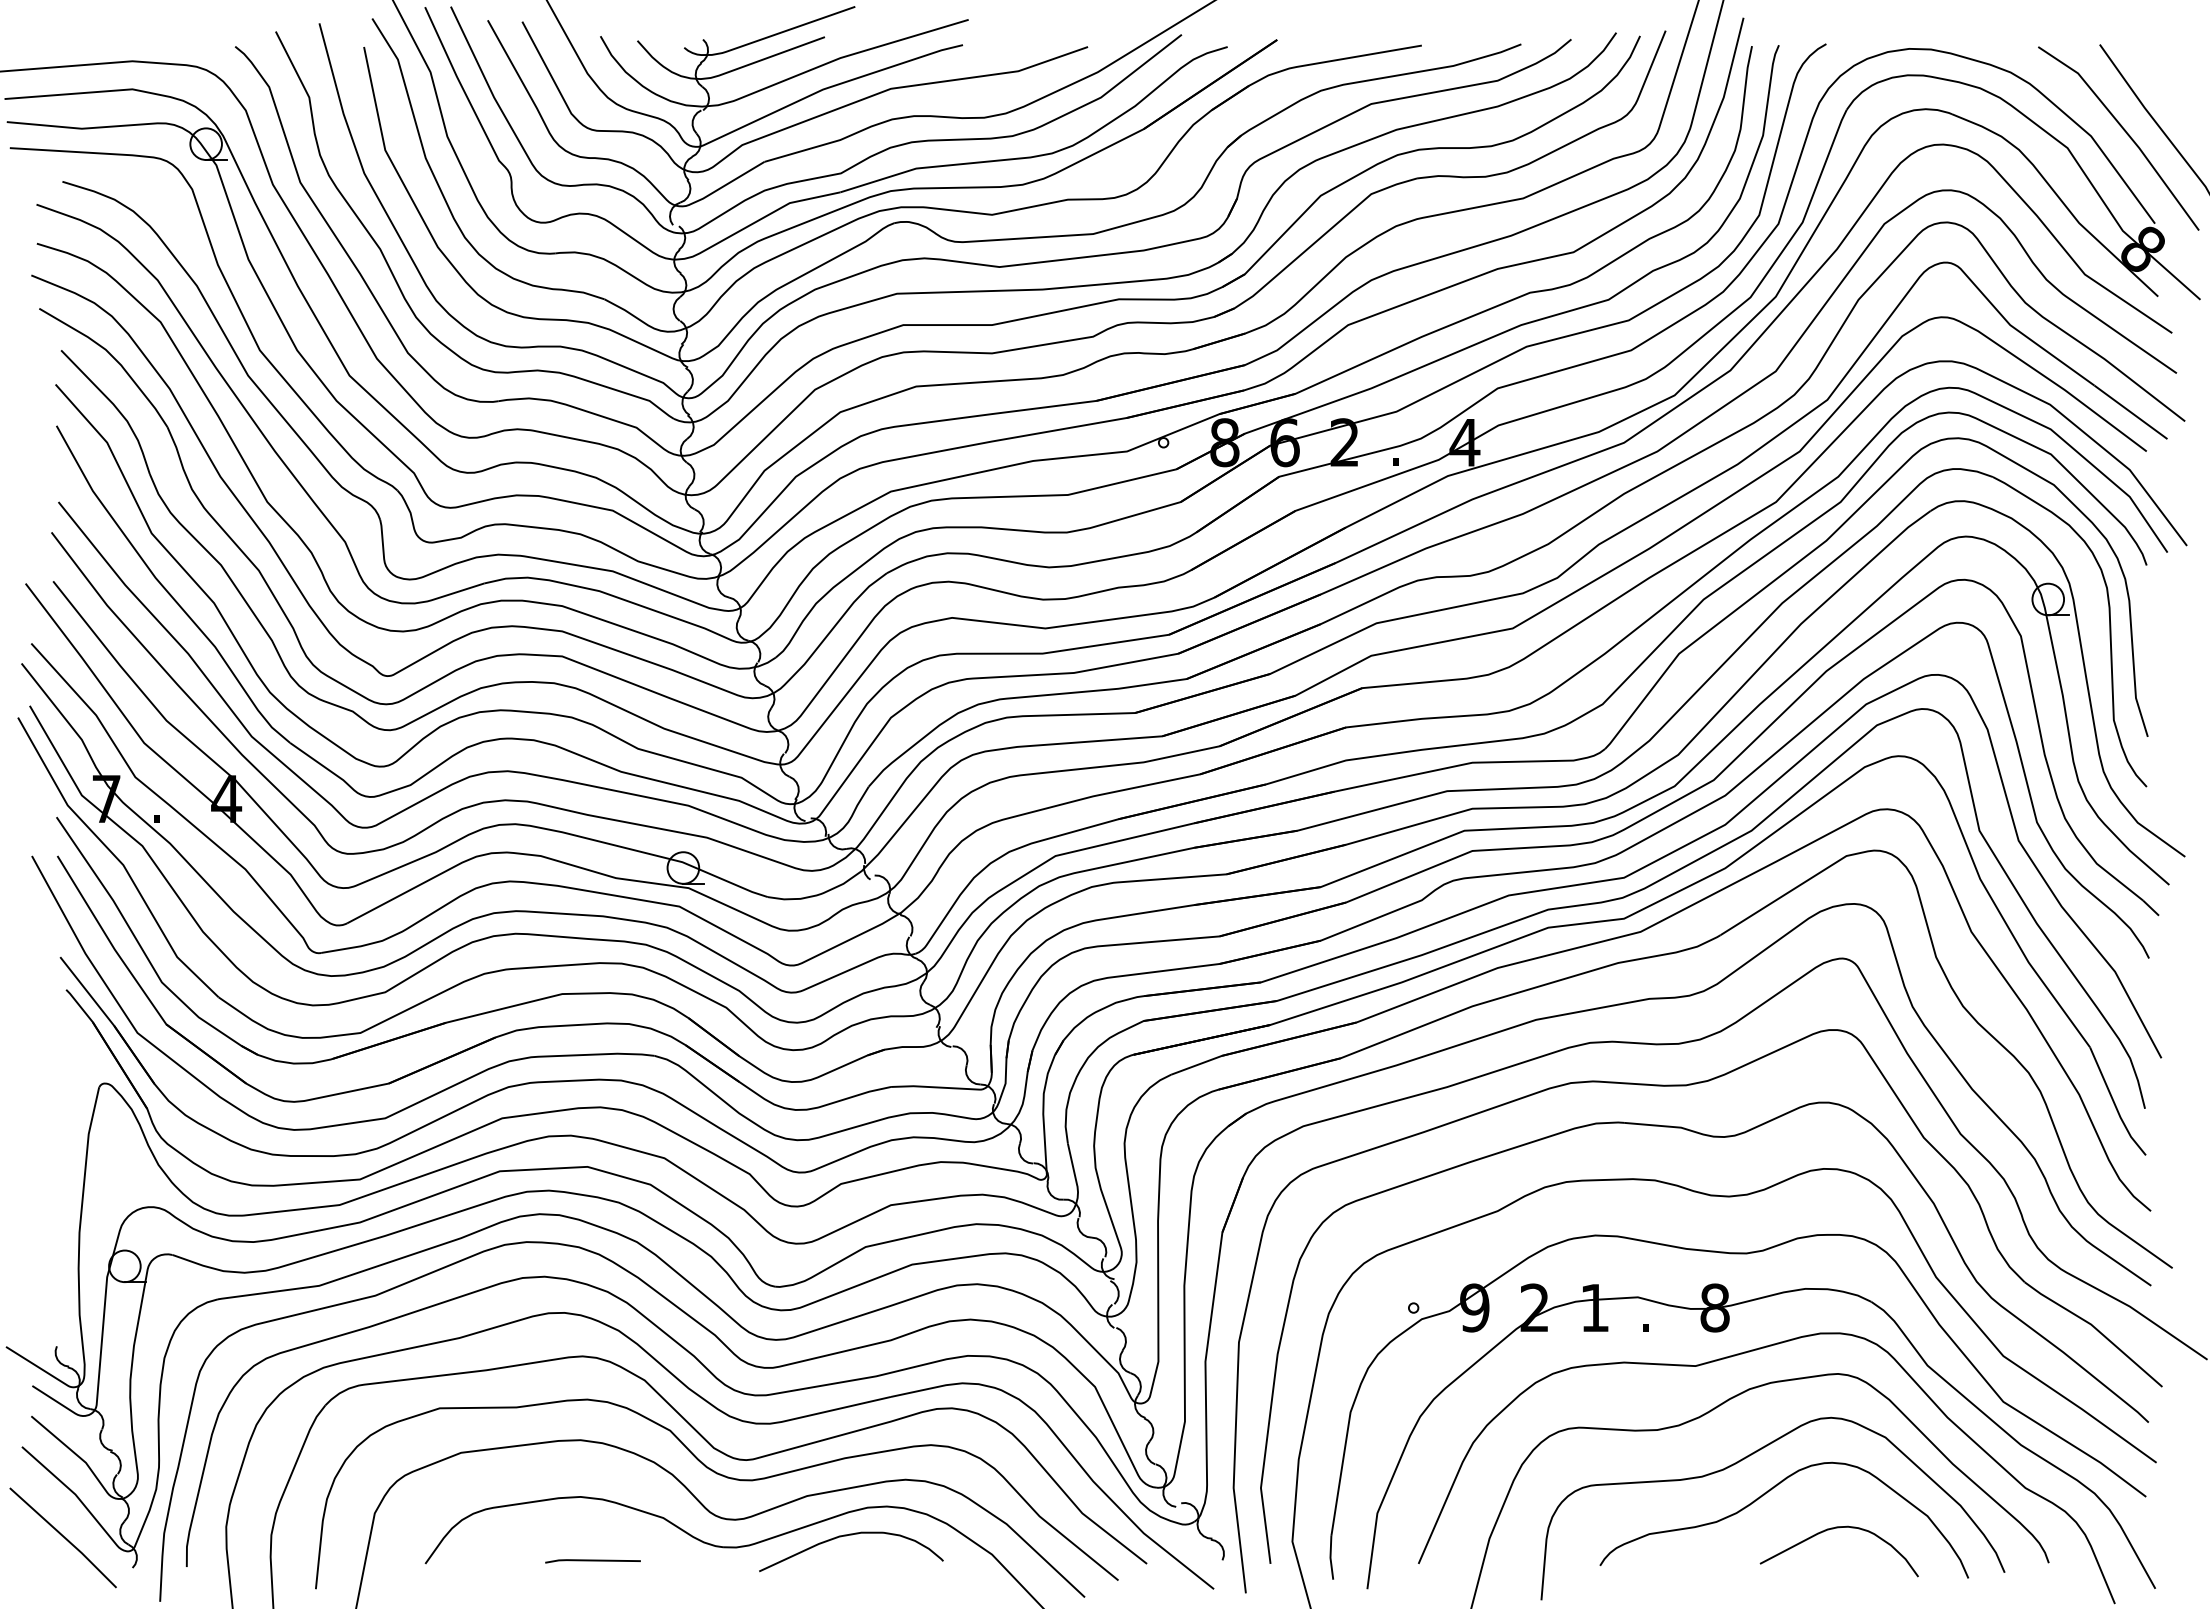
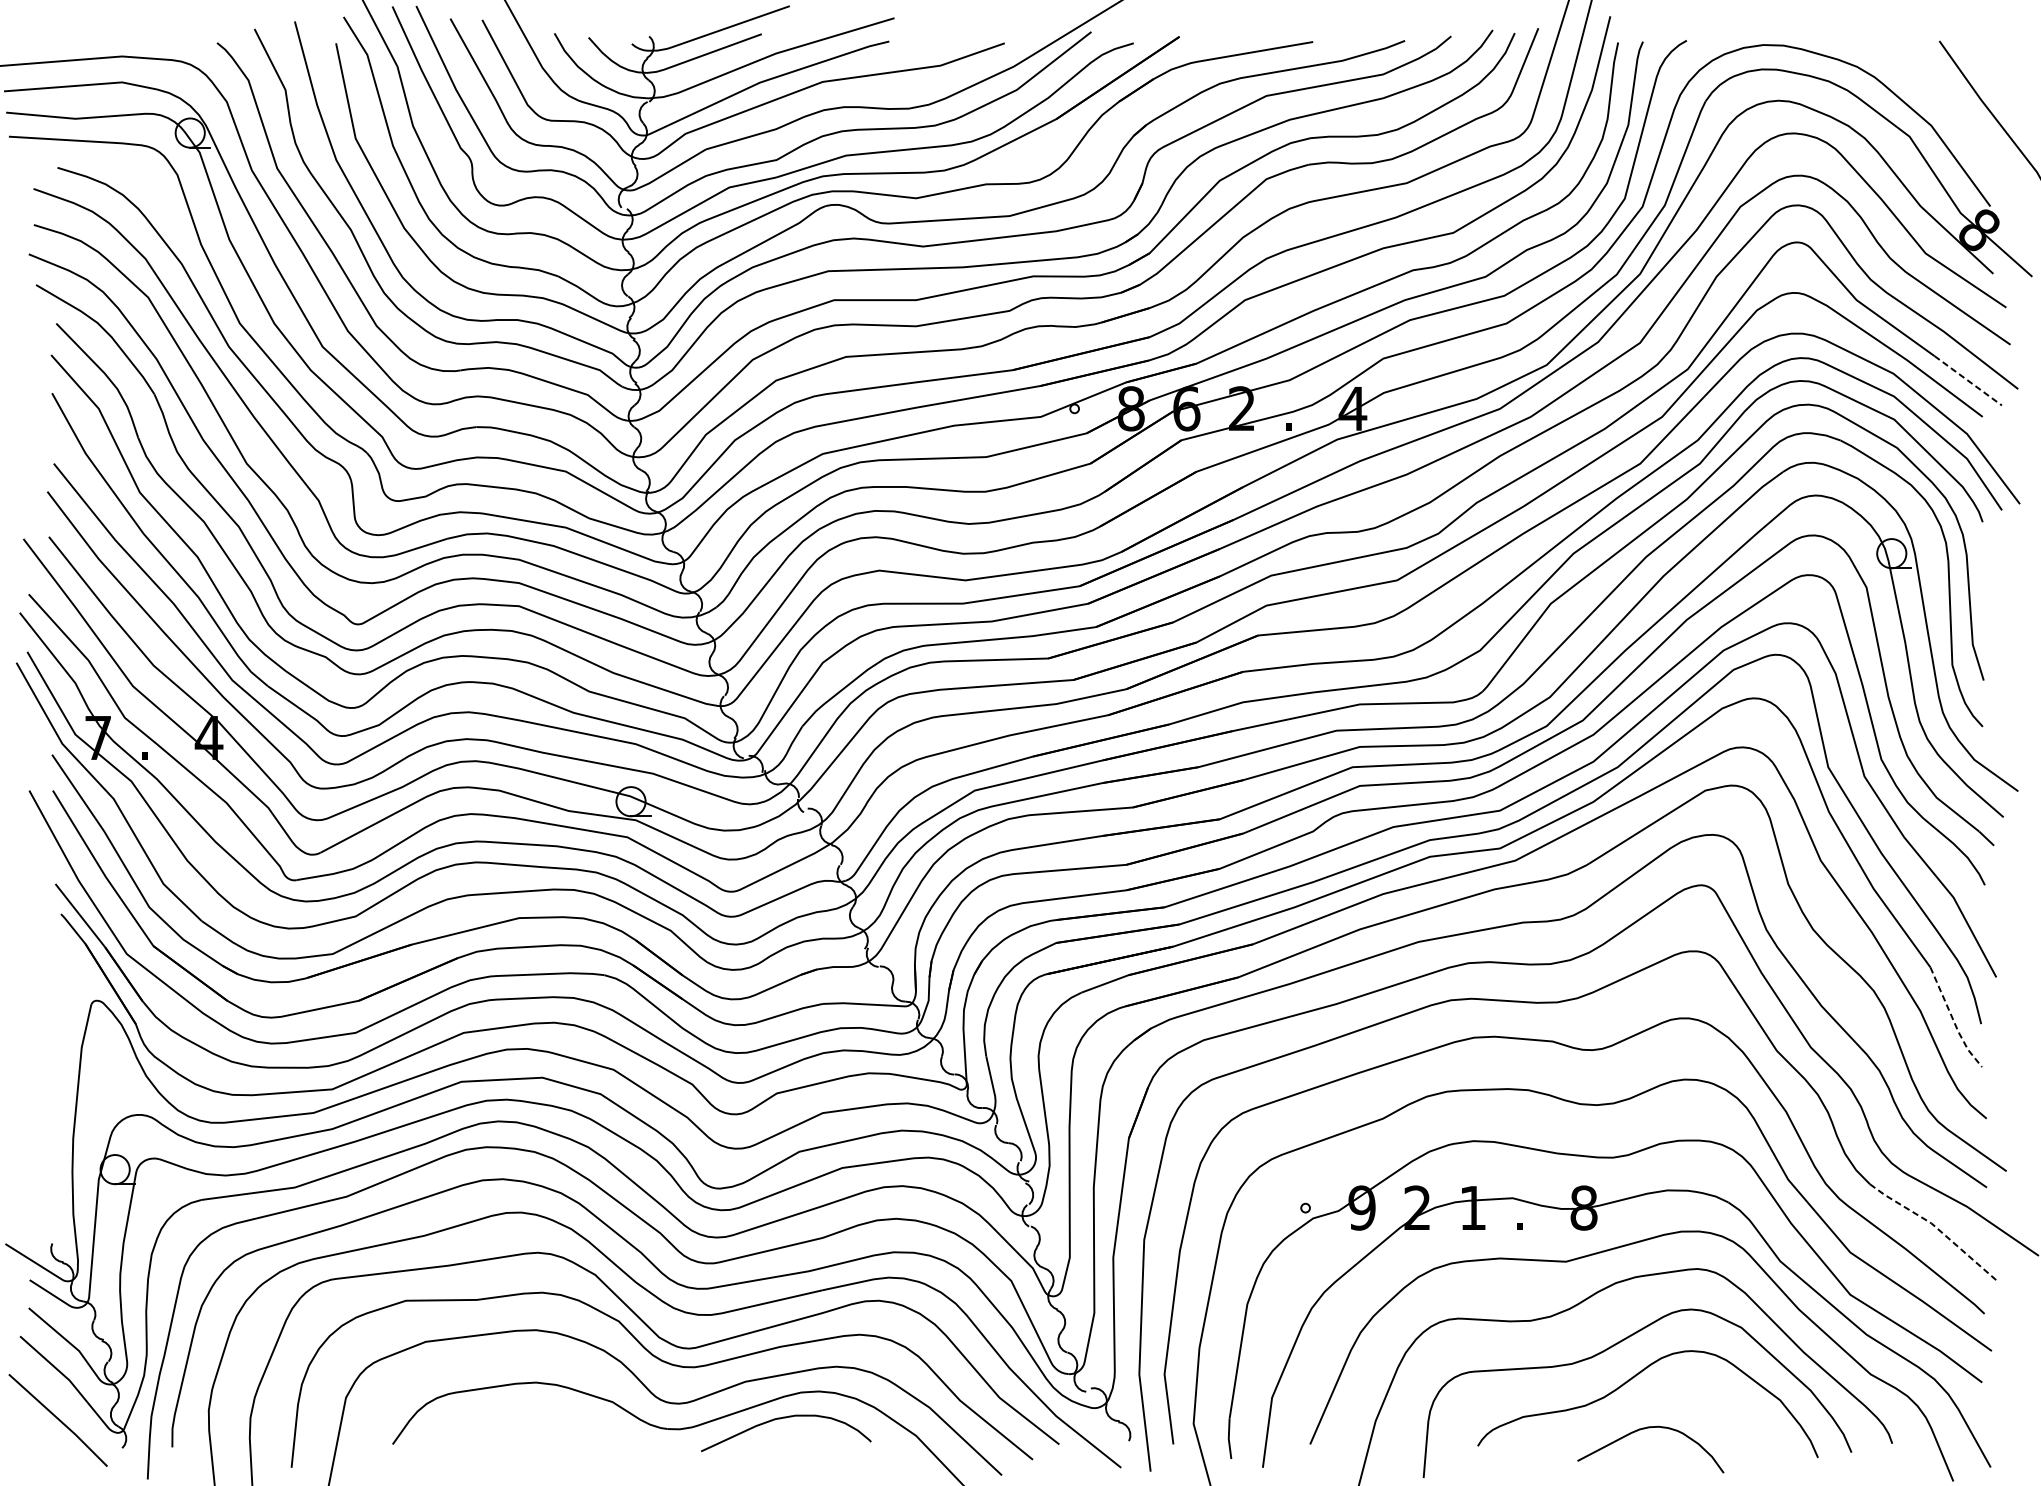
line: (2126, 134) -> (1964, 124), removed
line: (2131, 412) -> (1968, 380), solid -> dashed
line: (2115, 1104) -> (1953, 1020), solid -> dashed
line: (2096, 1329) -> (1936, 1227), solid -> dashed
curve: (1833, 1529) -> (1645, 1429), moved
line: (592, 1561) -> (547, 1442), removed

